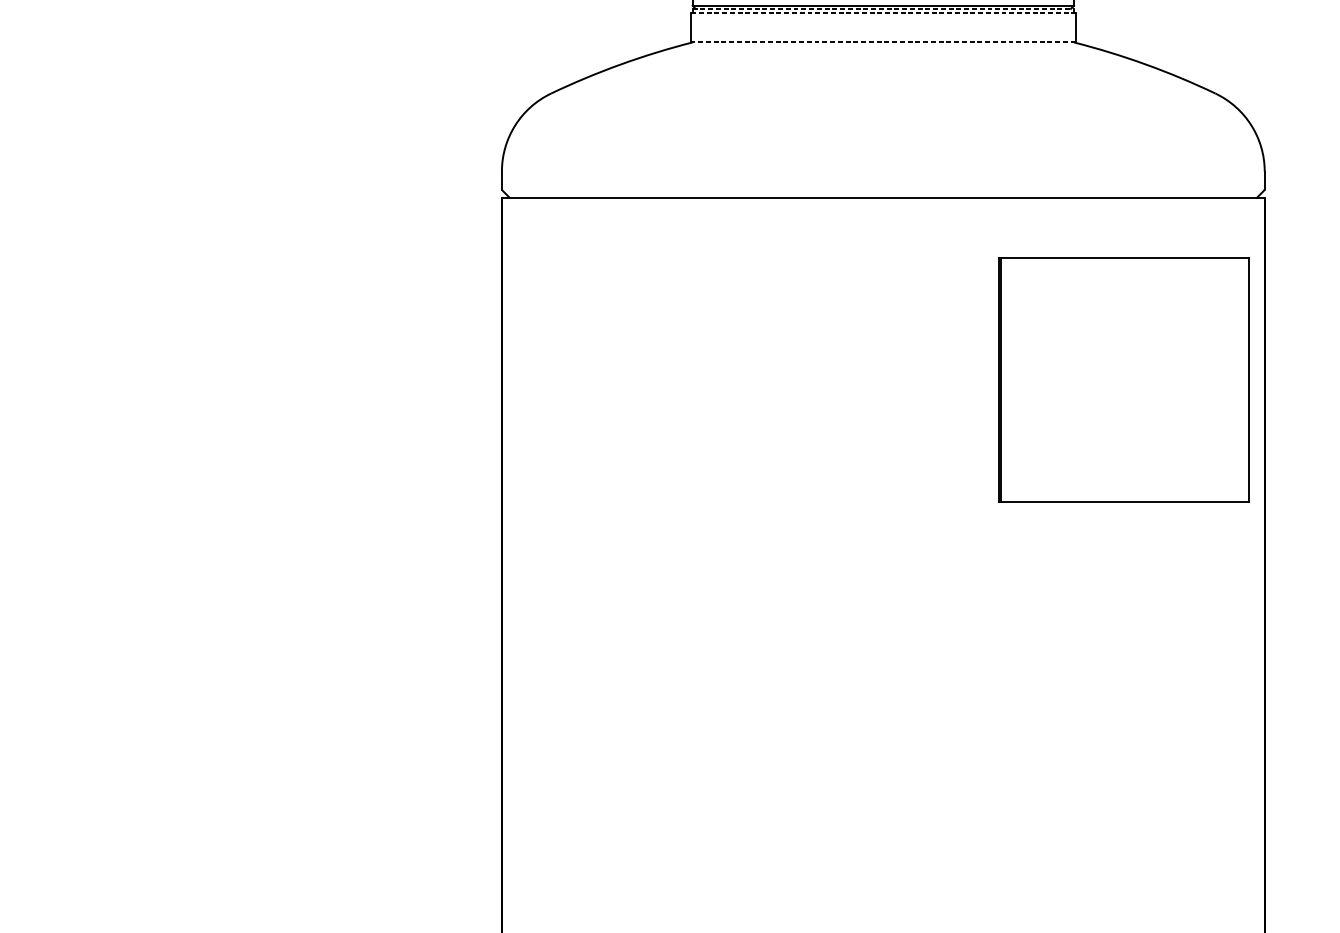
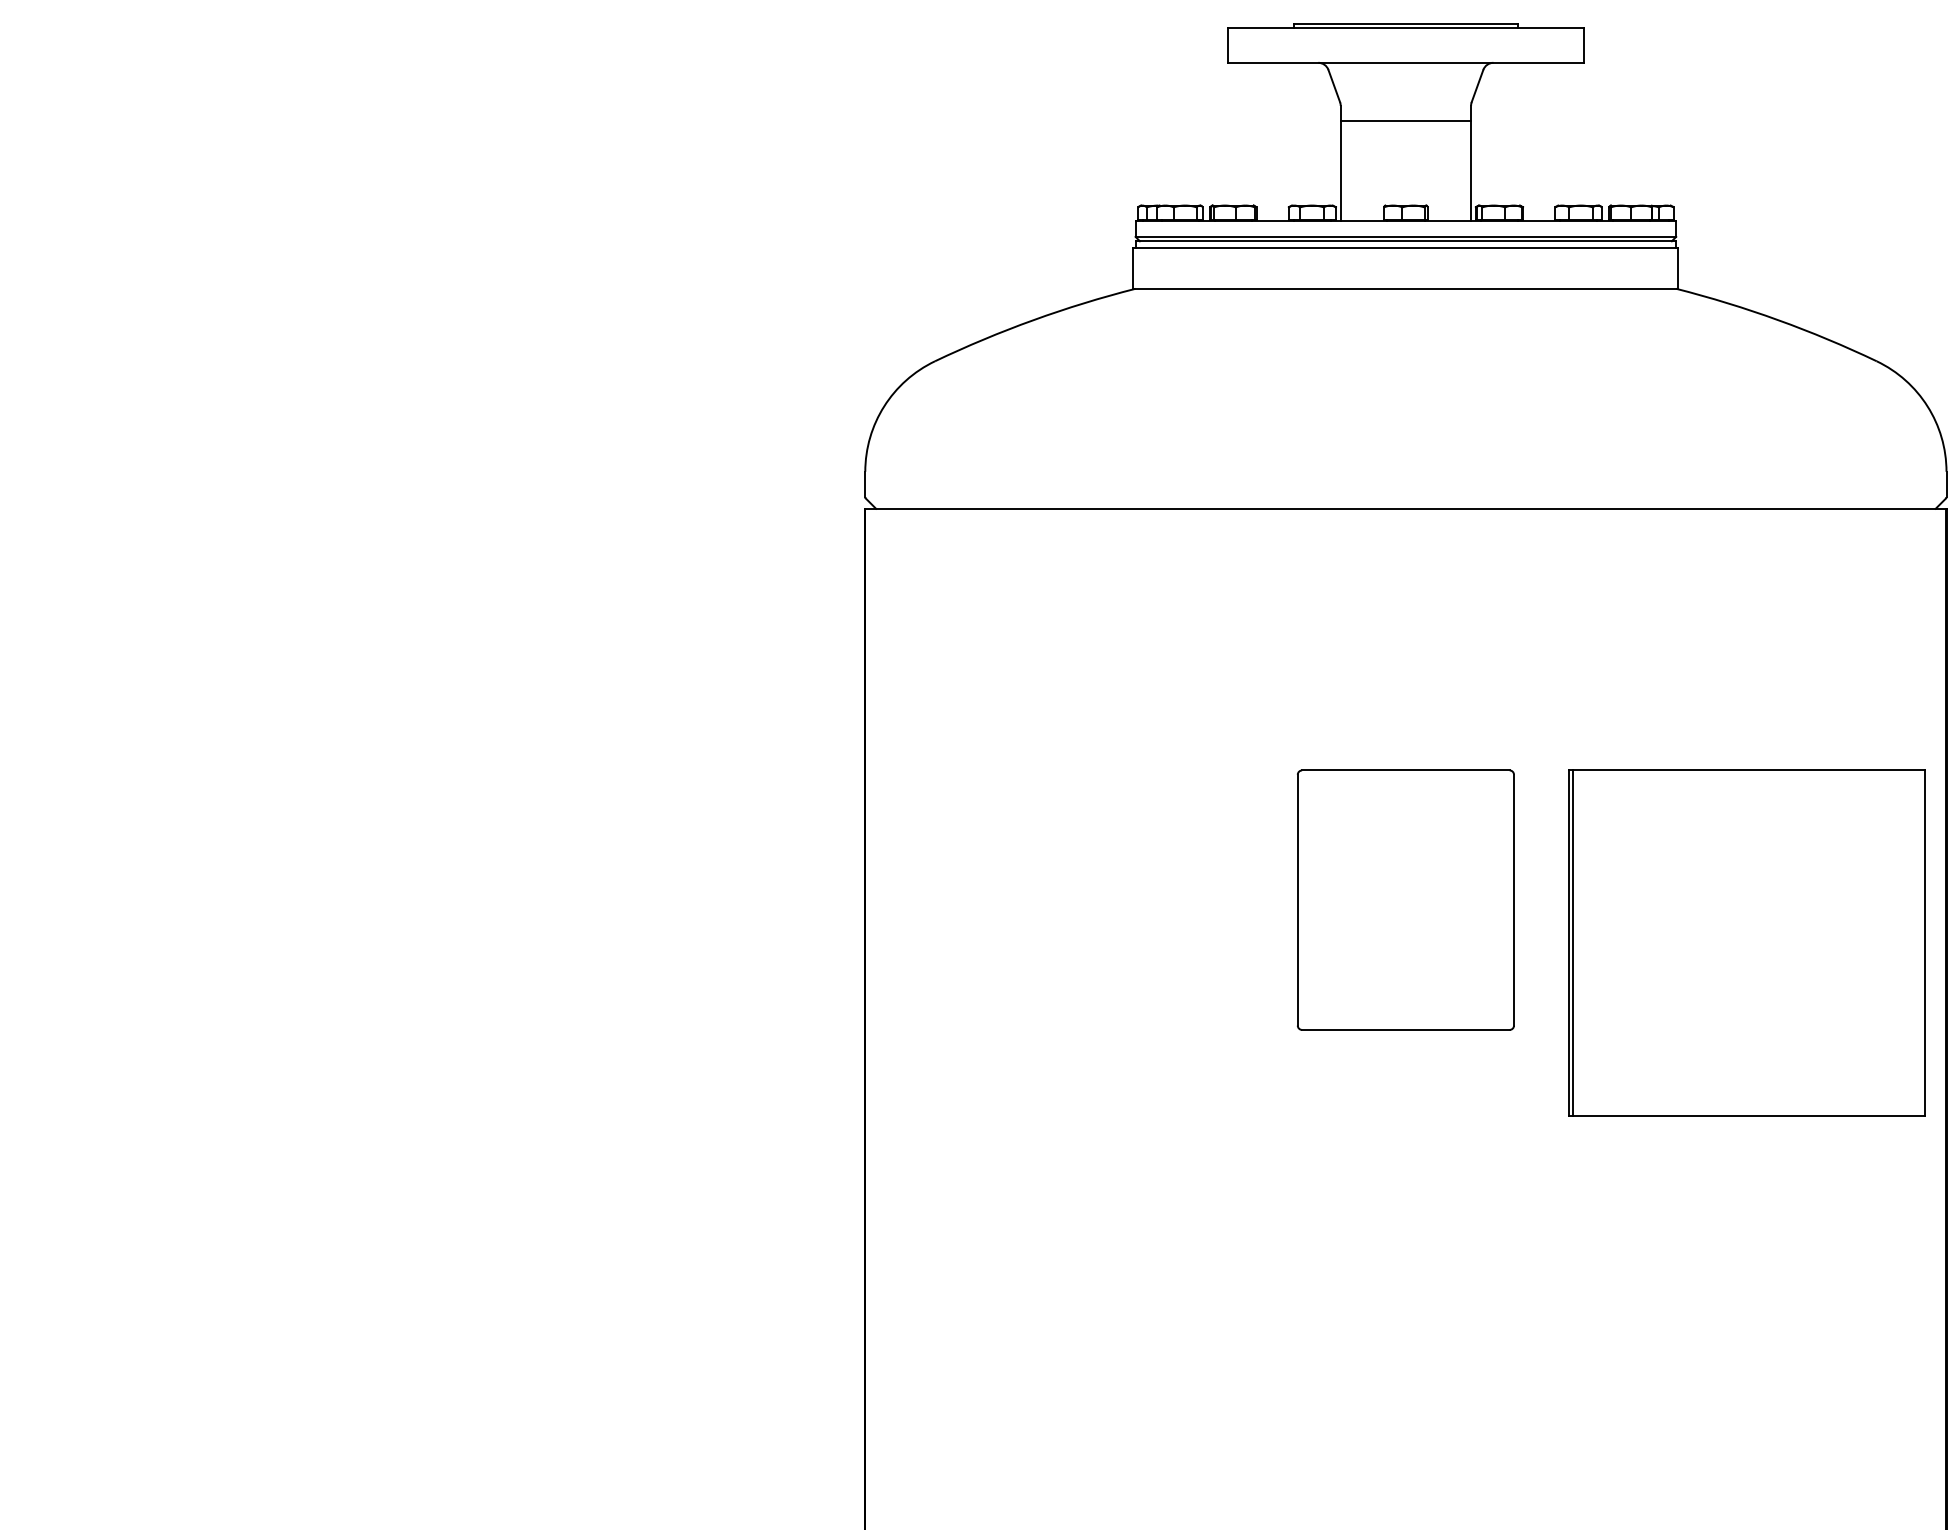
line: (883, 9) -> (1406, 241), dashed -> solid
line: (883, 13) -> (1406, 247), dashed -> solid
line: (883, 42) -> (1405, 288), dashed -> solid
part: (1123, 379) -> (1746, 942), moved
part: (883, 473) -> (1405, 899), added

